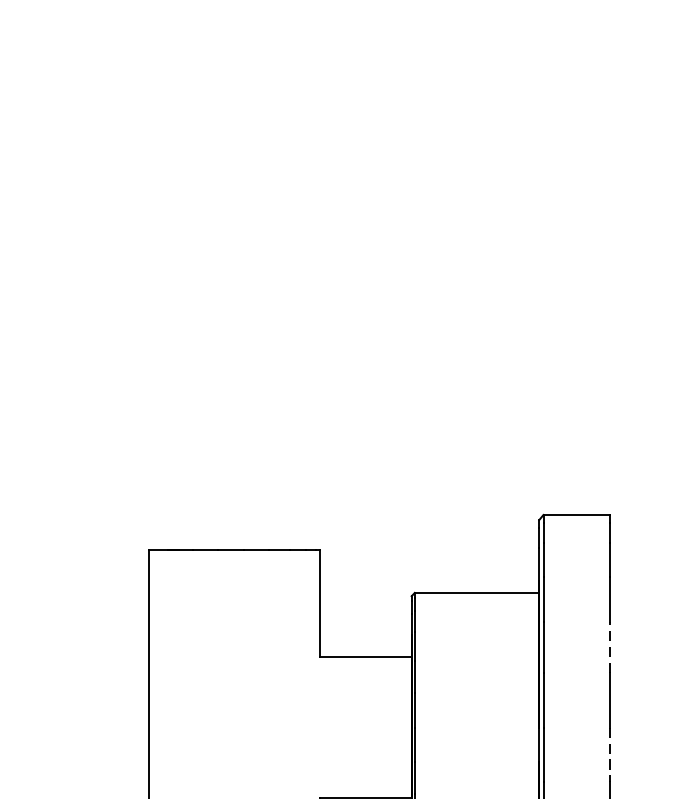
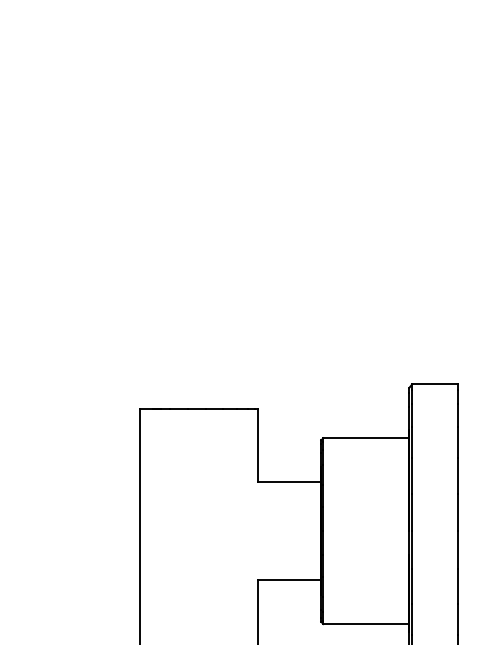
line: (610, 646) -> (458, 475), dashed -> solid
line: (610, 754) -> (458, 549), dashed -> solid

